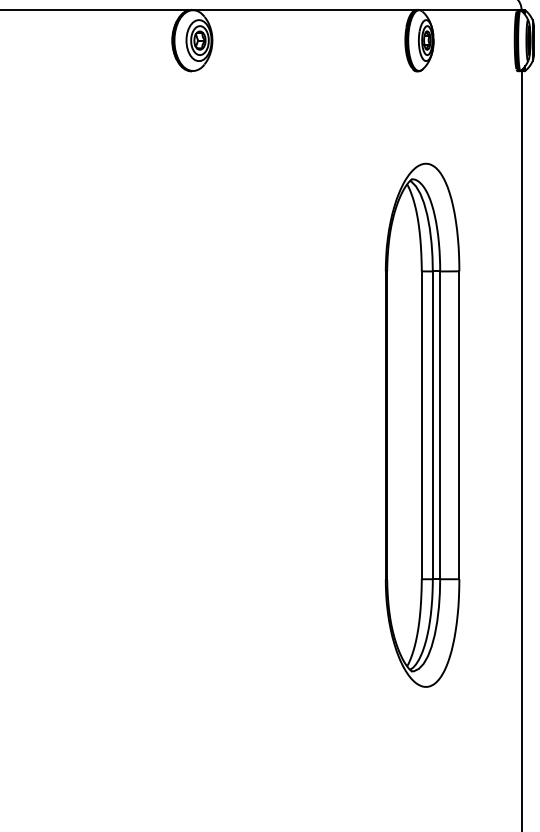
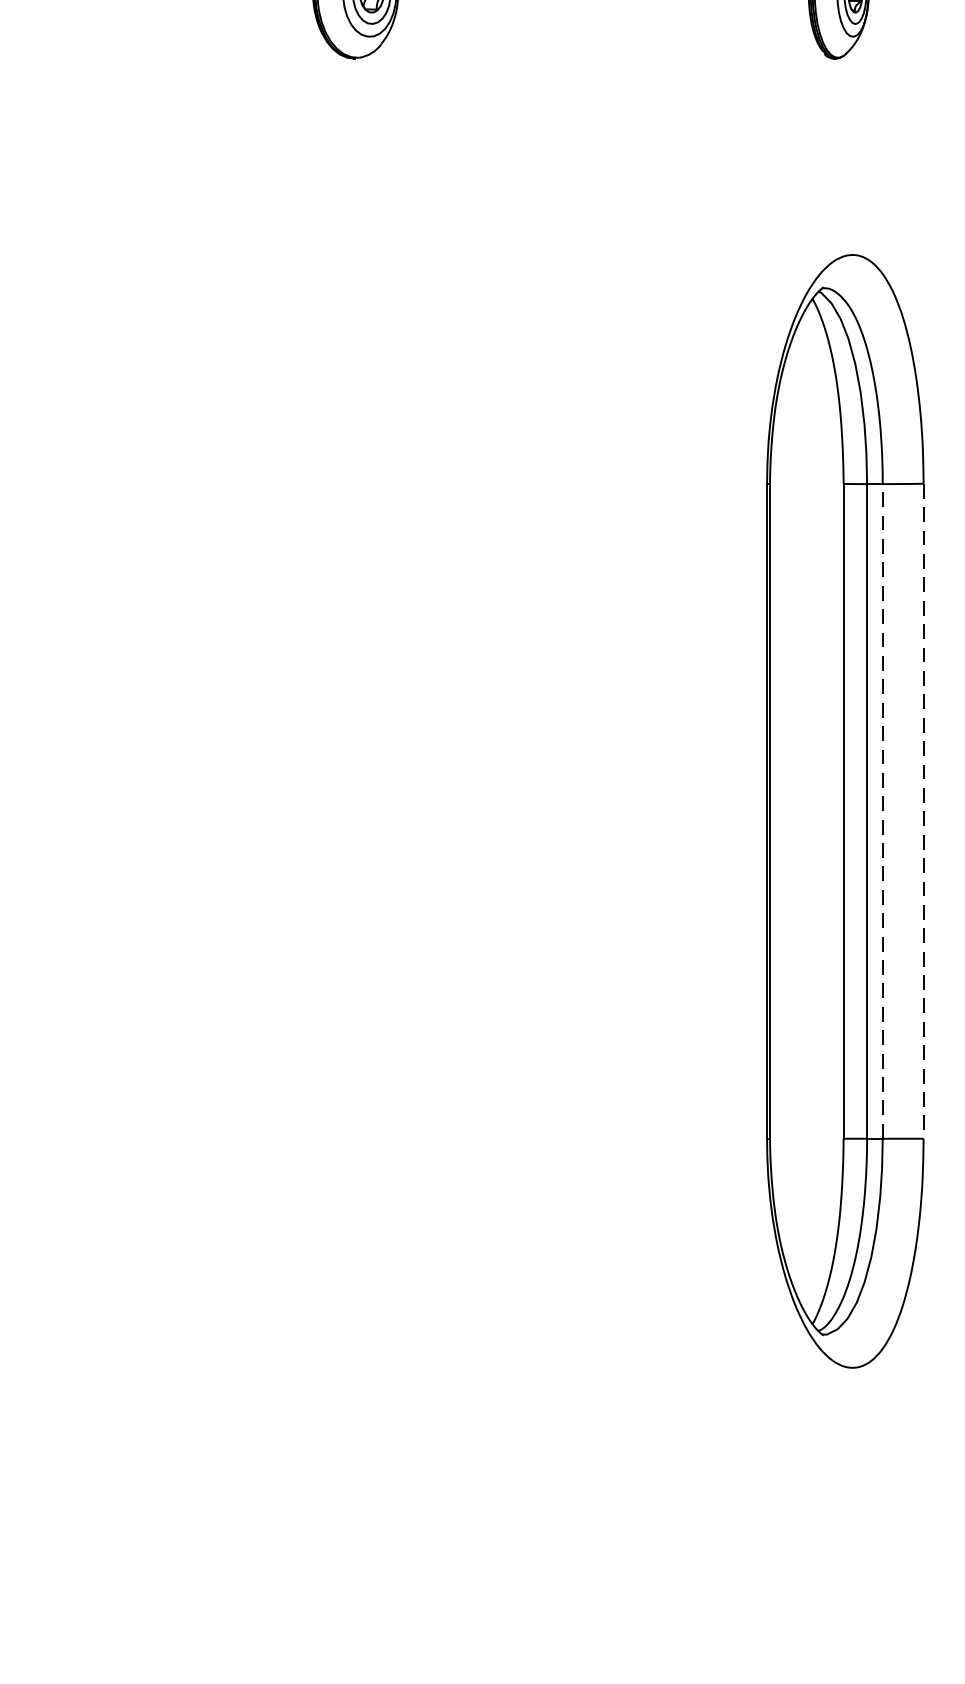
line: (440, 425) -> (883, 811), solid -> dashed
line: (459, 425) -> (923, 811), solid -> dashed

